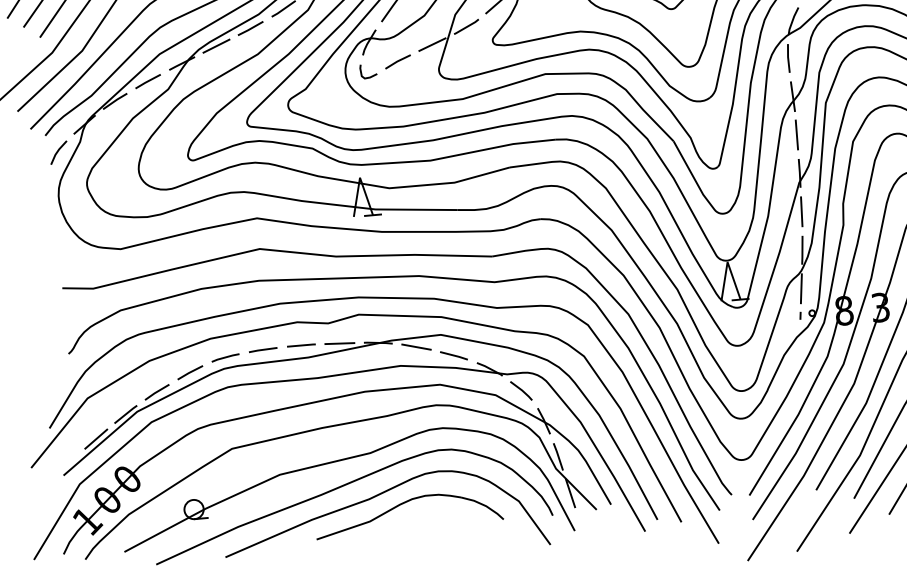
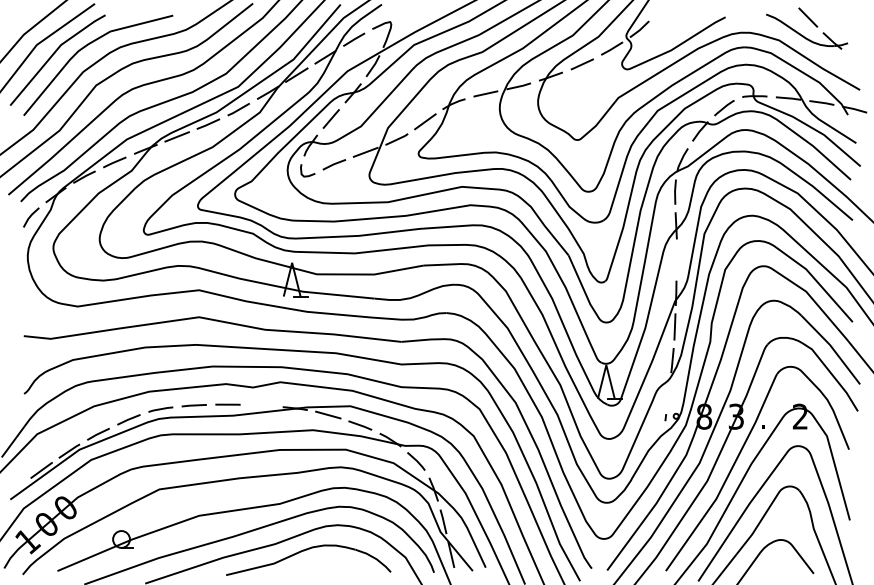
line: (796, 134) -> (676, 259), removed
line: (801, 288) -> (668, 393), removed
line: (339, 343) -> (261, 405), removed

